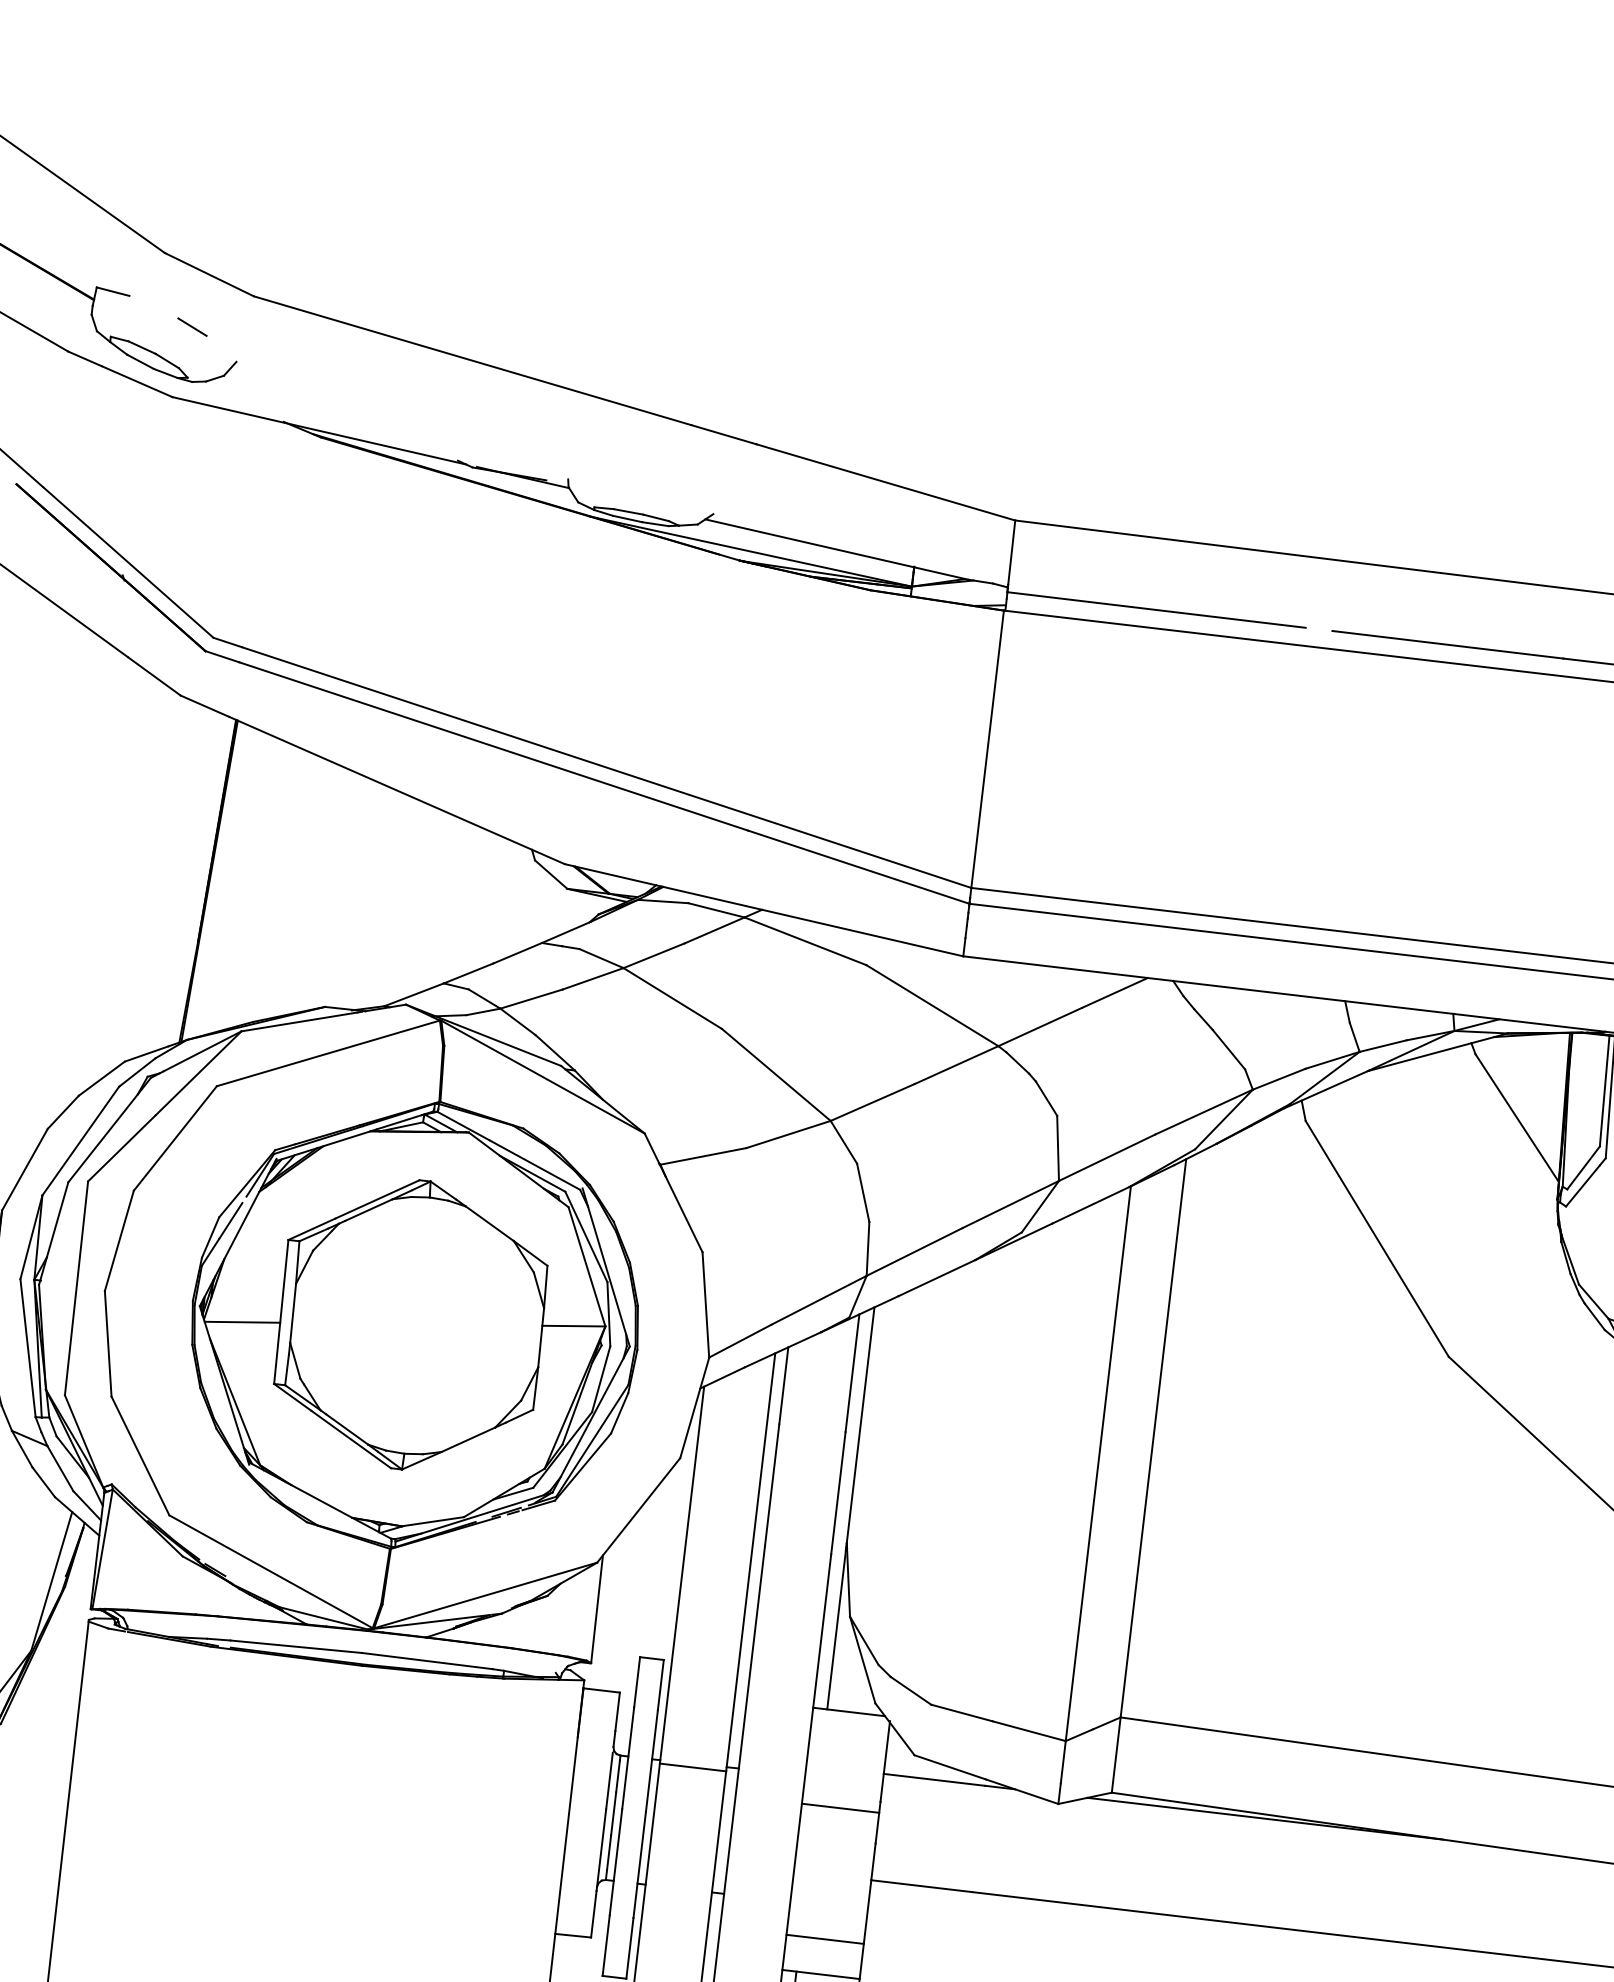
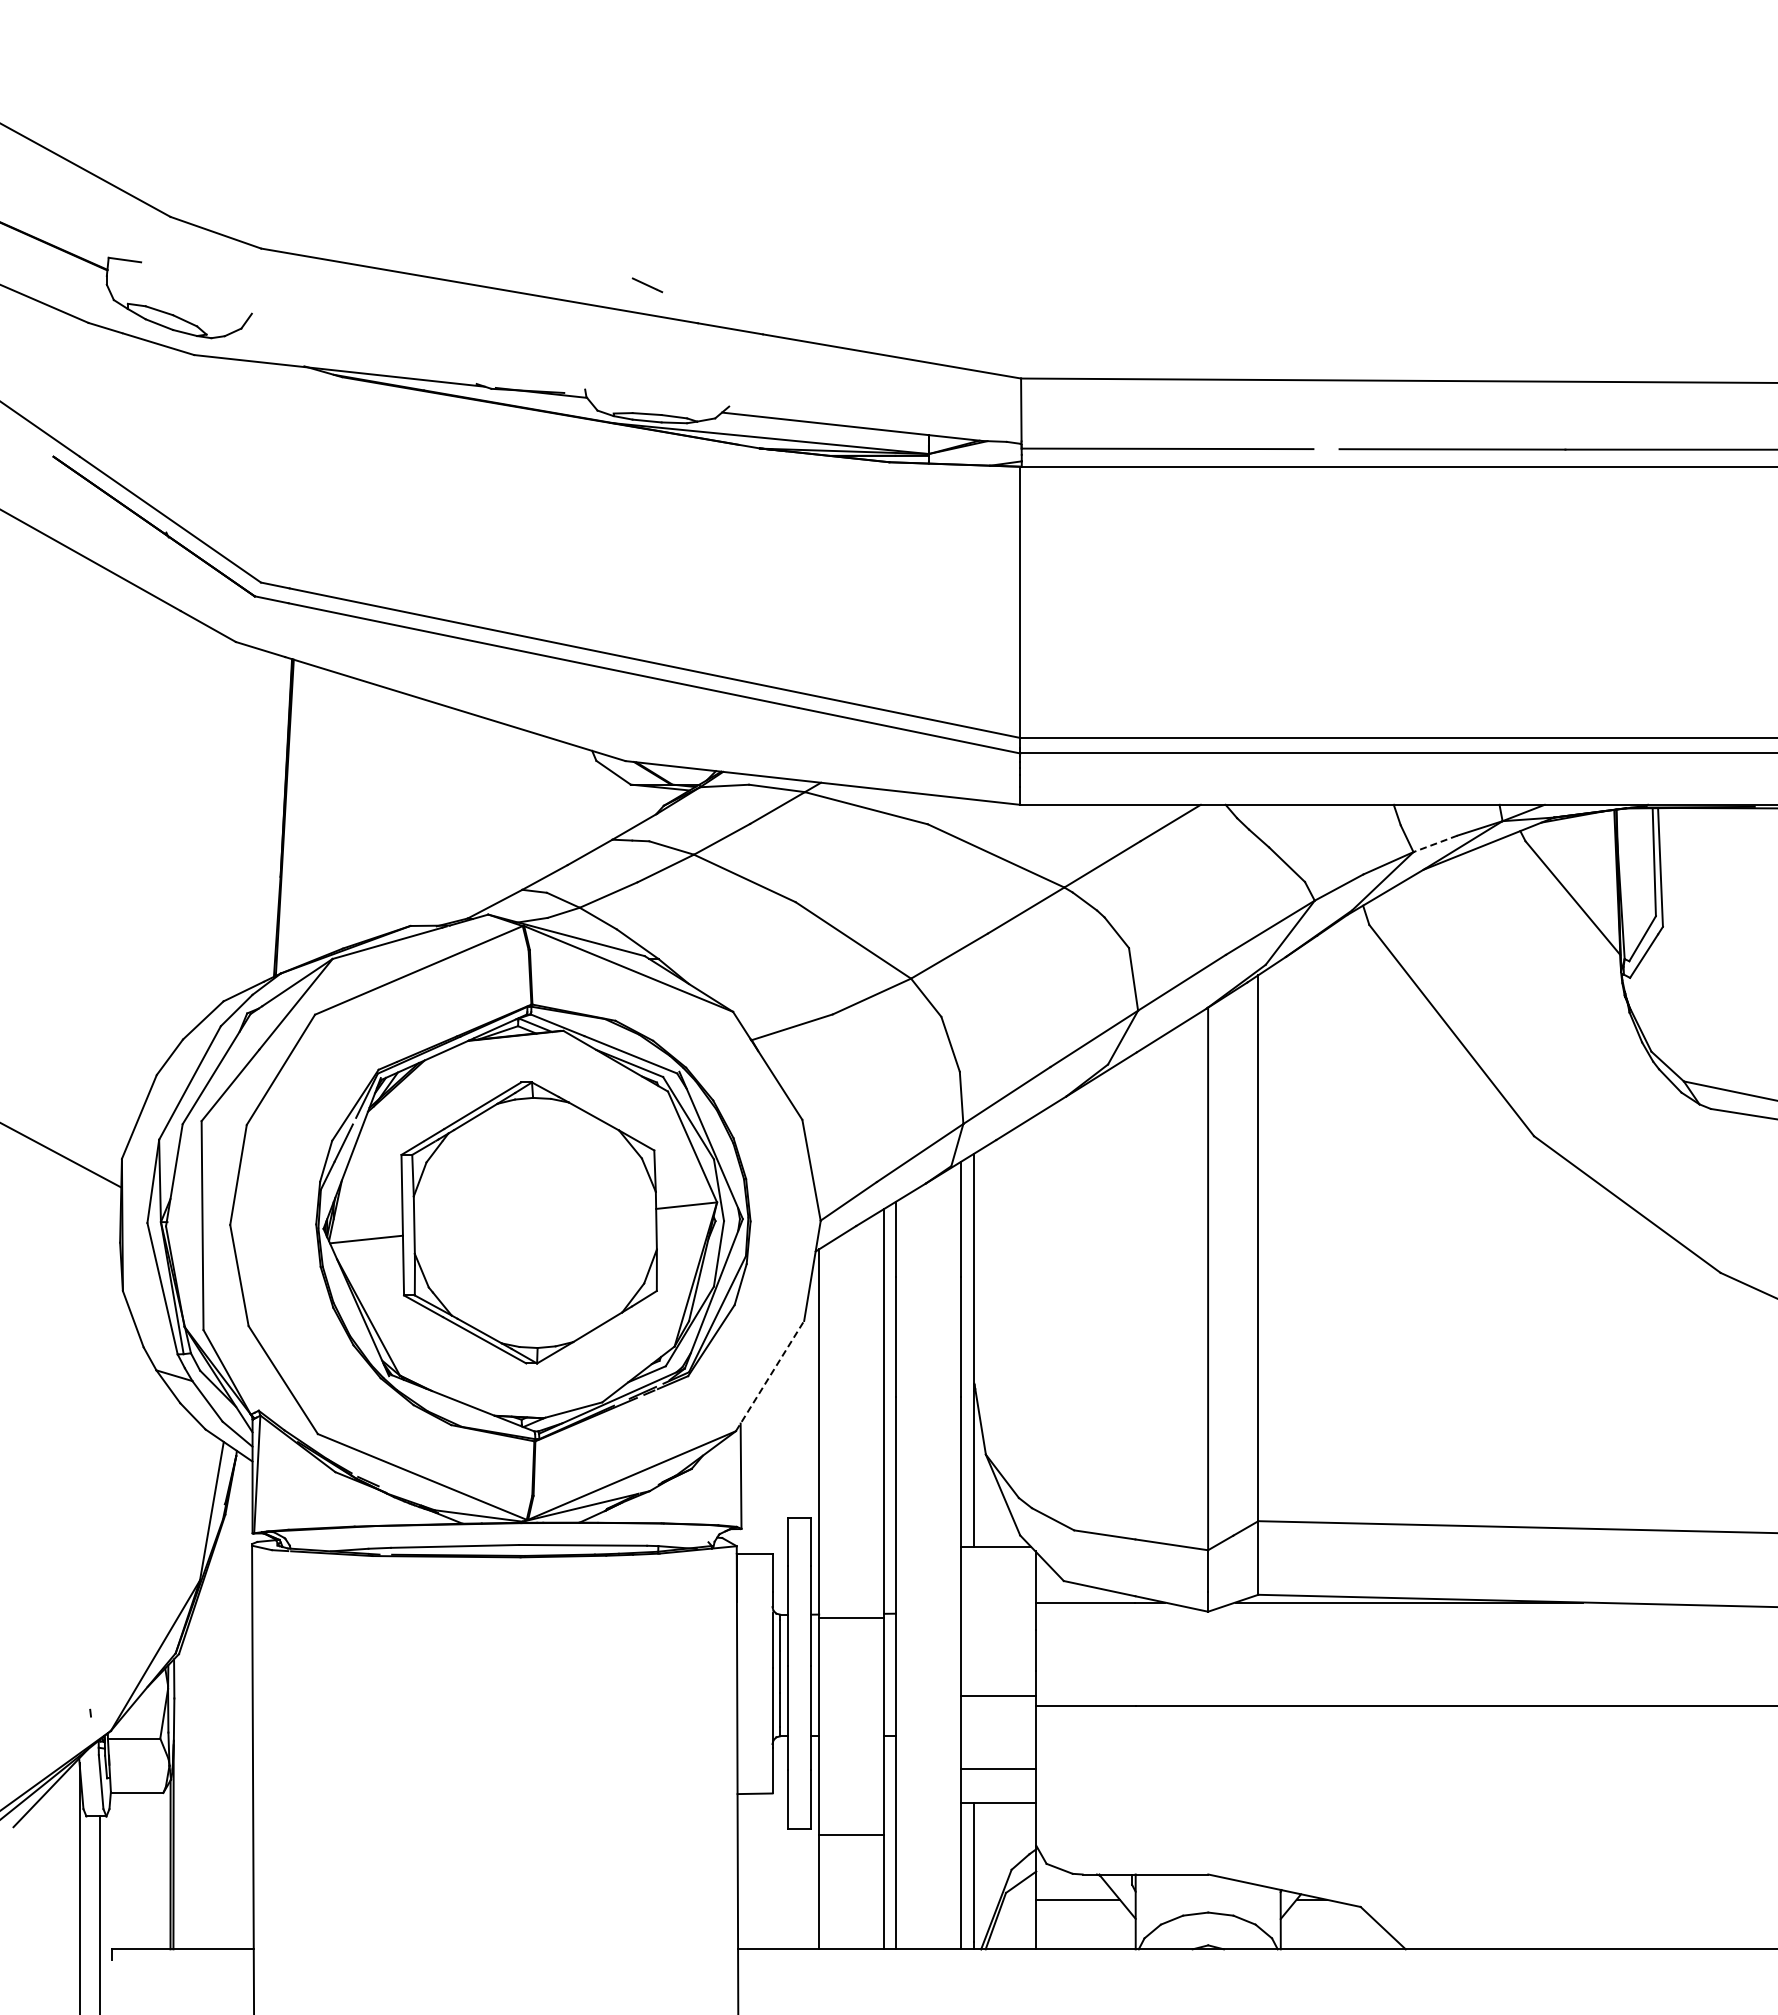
line: (192, 327) -> (647, 285), moved
line: (1383, 1045) -> (1435, 843), solid -> dashed
line: (639, 1510) -> (770, 1376), solid -> dashed
line: (840, 1808) -> (998, 1695), moved

